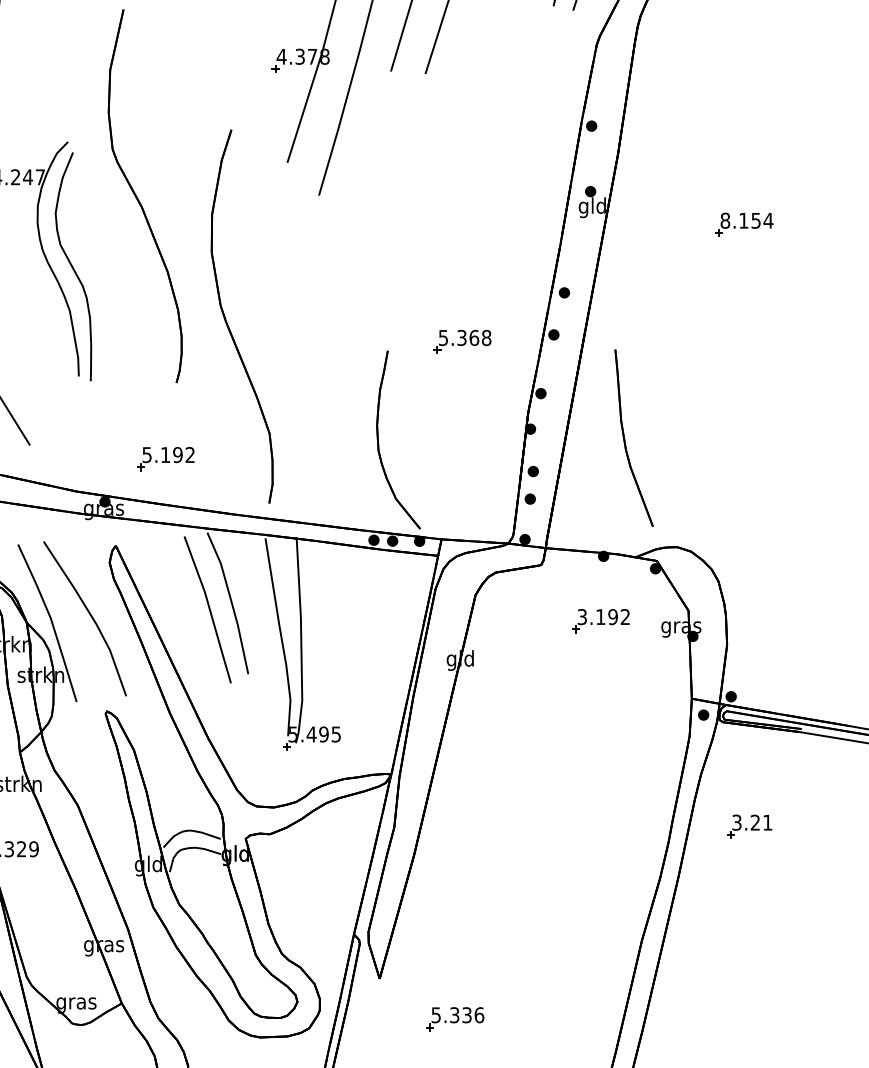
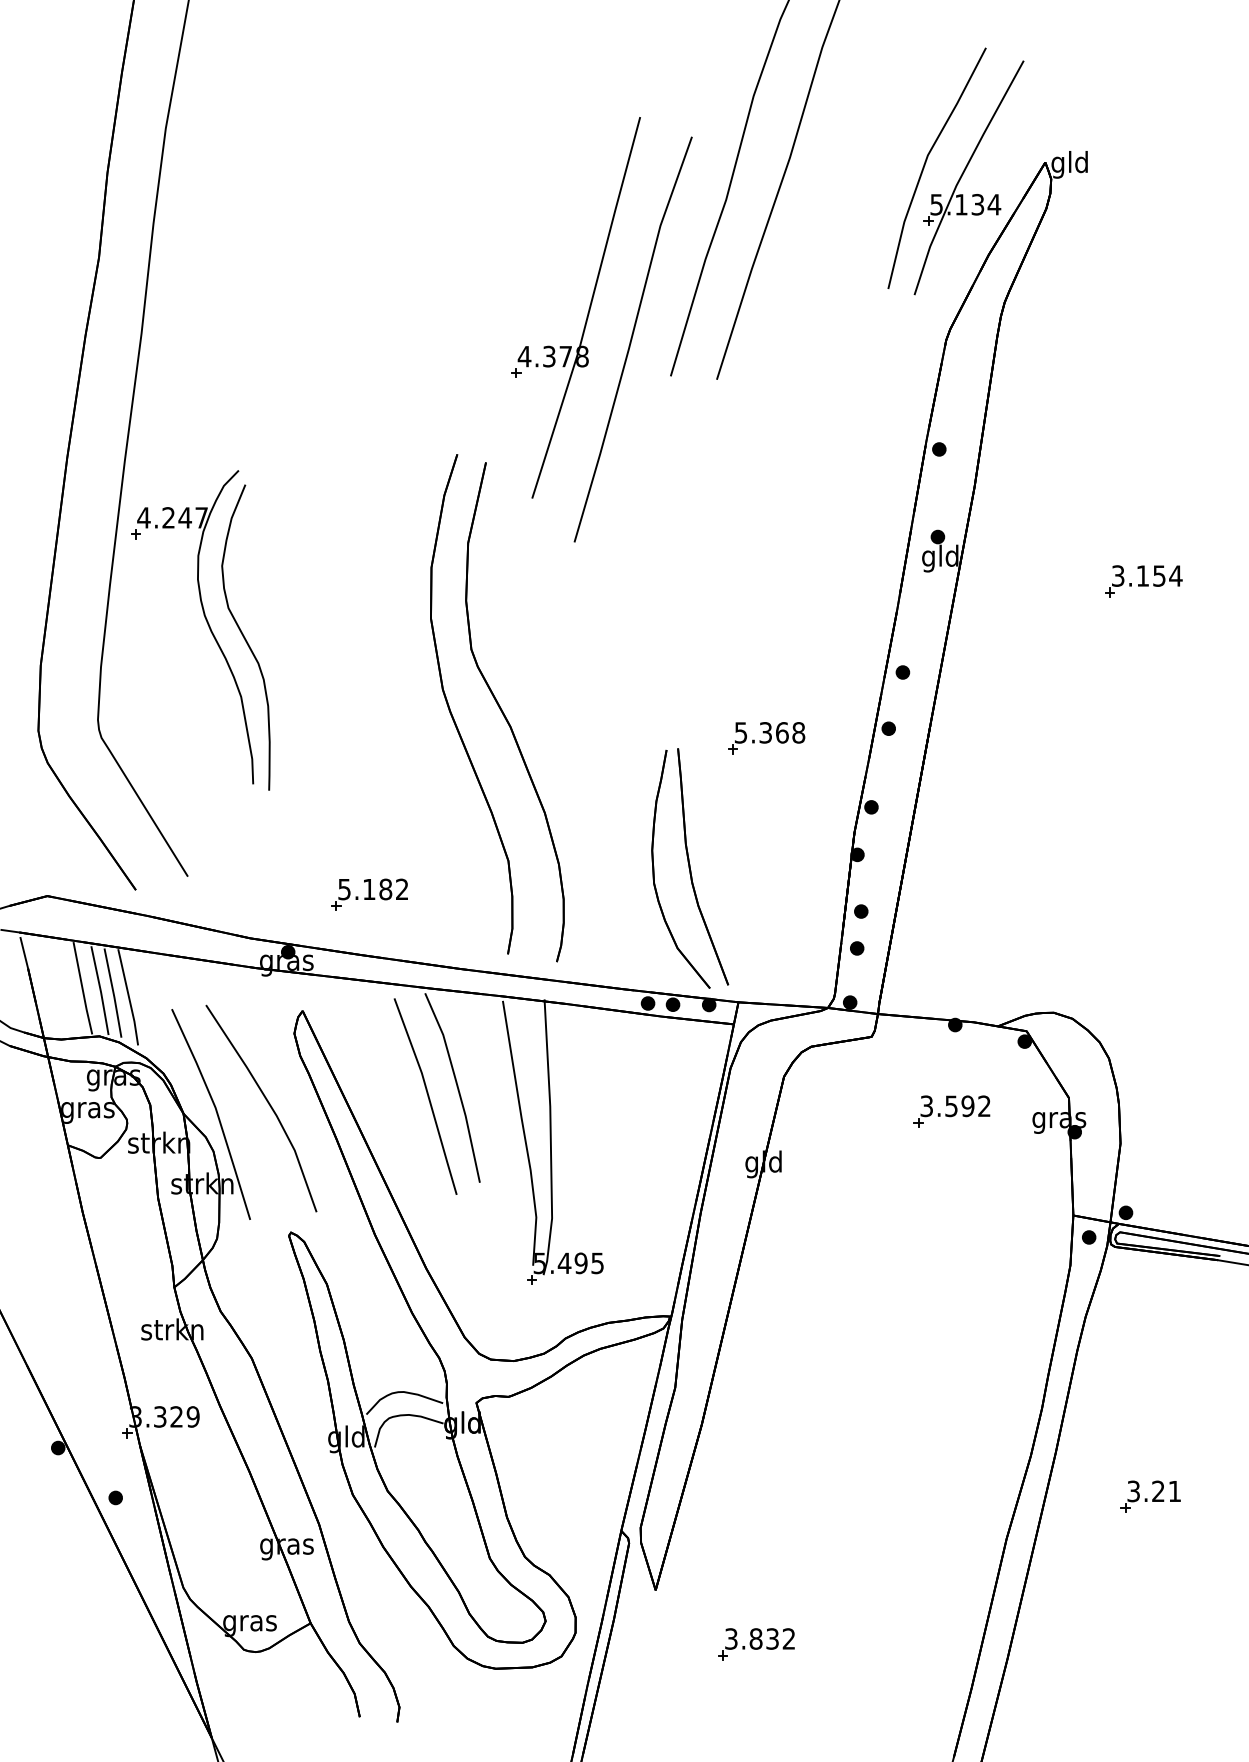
part: (139, 200) -> (507, 718), moved
text: (724, 220) -> (1117, 575), 8.154 -> 3.154
part: (625, 440) -> (691, 870), moved
text: (177, 455) -> (385, 889), 5.192 -> 5.182
text: (600, 617) -> (951, 1106), 3.192 -> 3.592
part: (749, 826) -> (1150, 1496), moved
text: (458, 1014) -> (760, 1638), 5.336 -> 3.832

